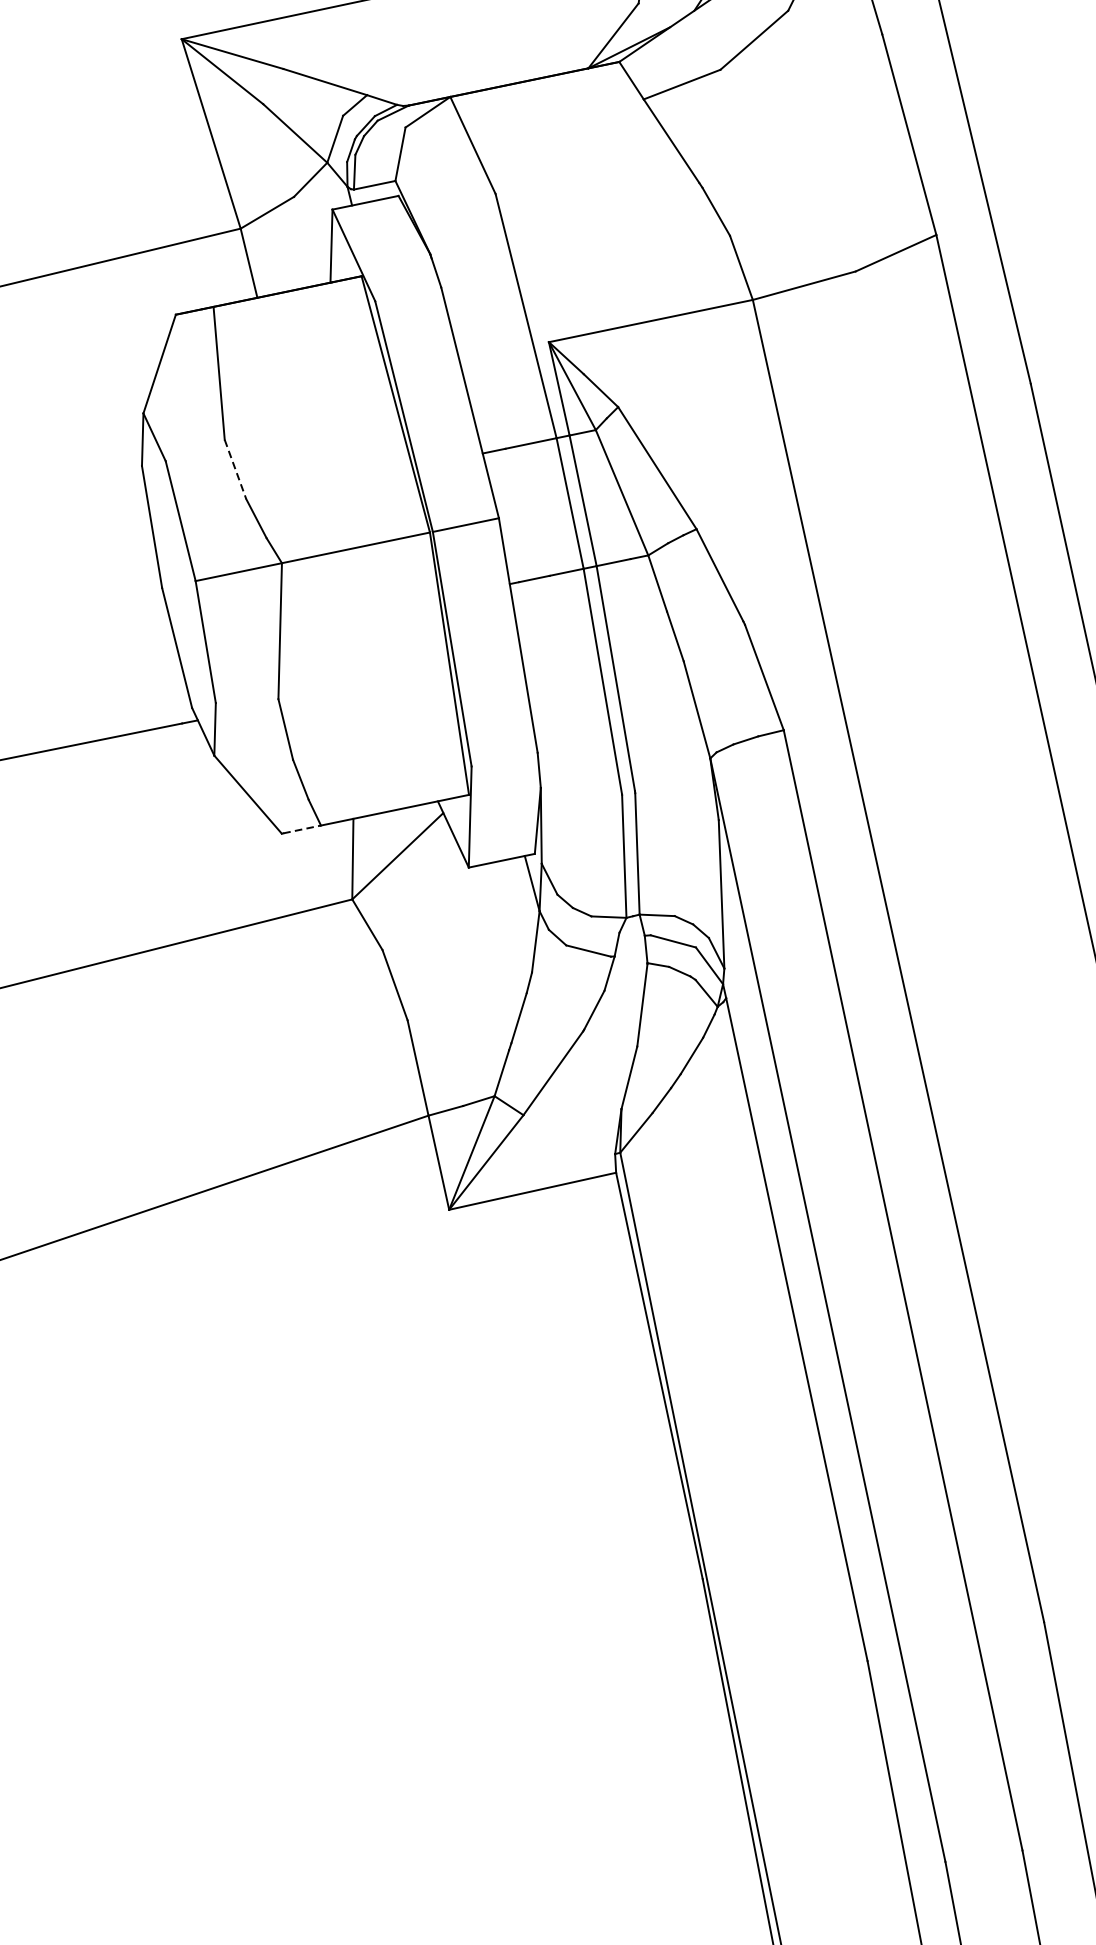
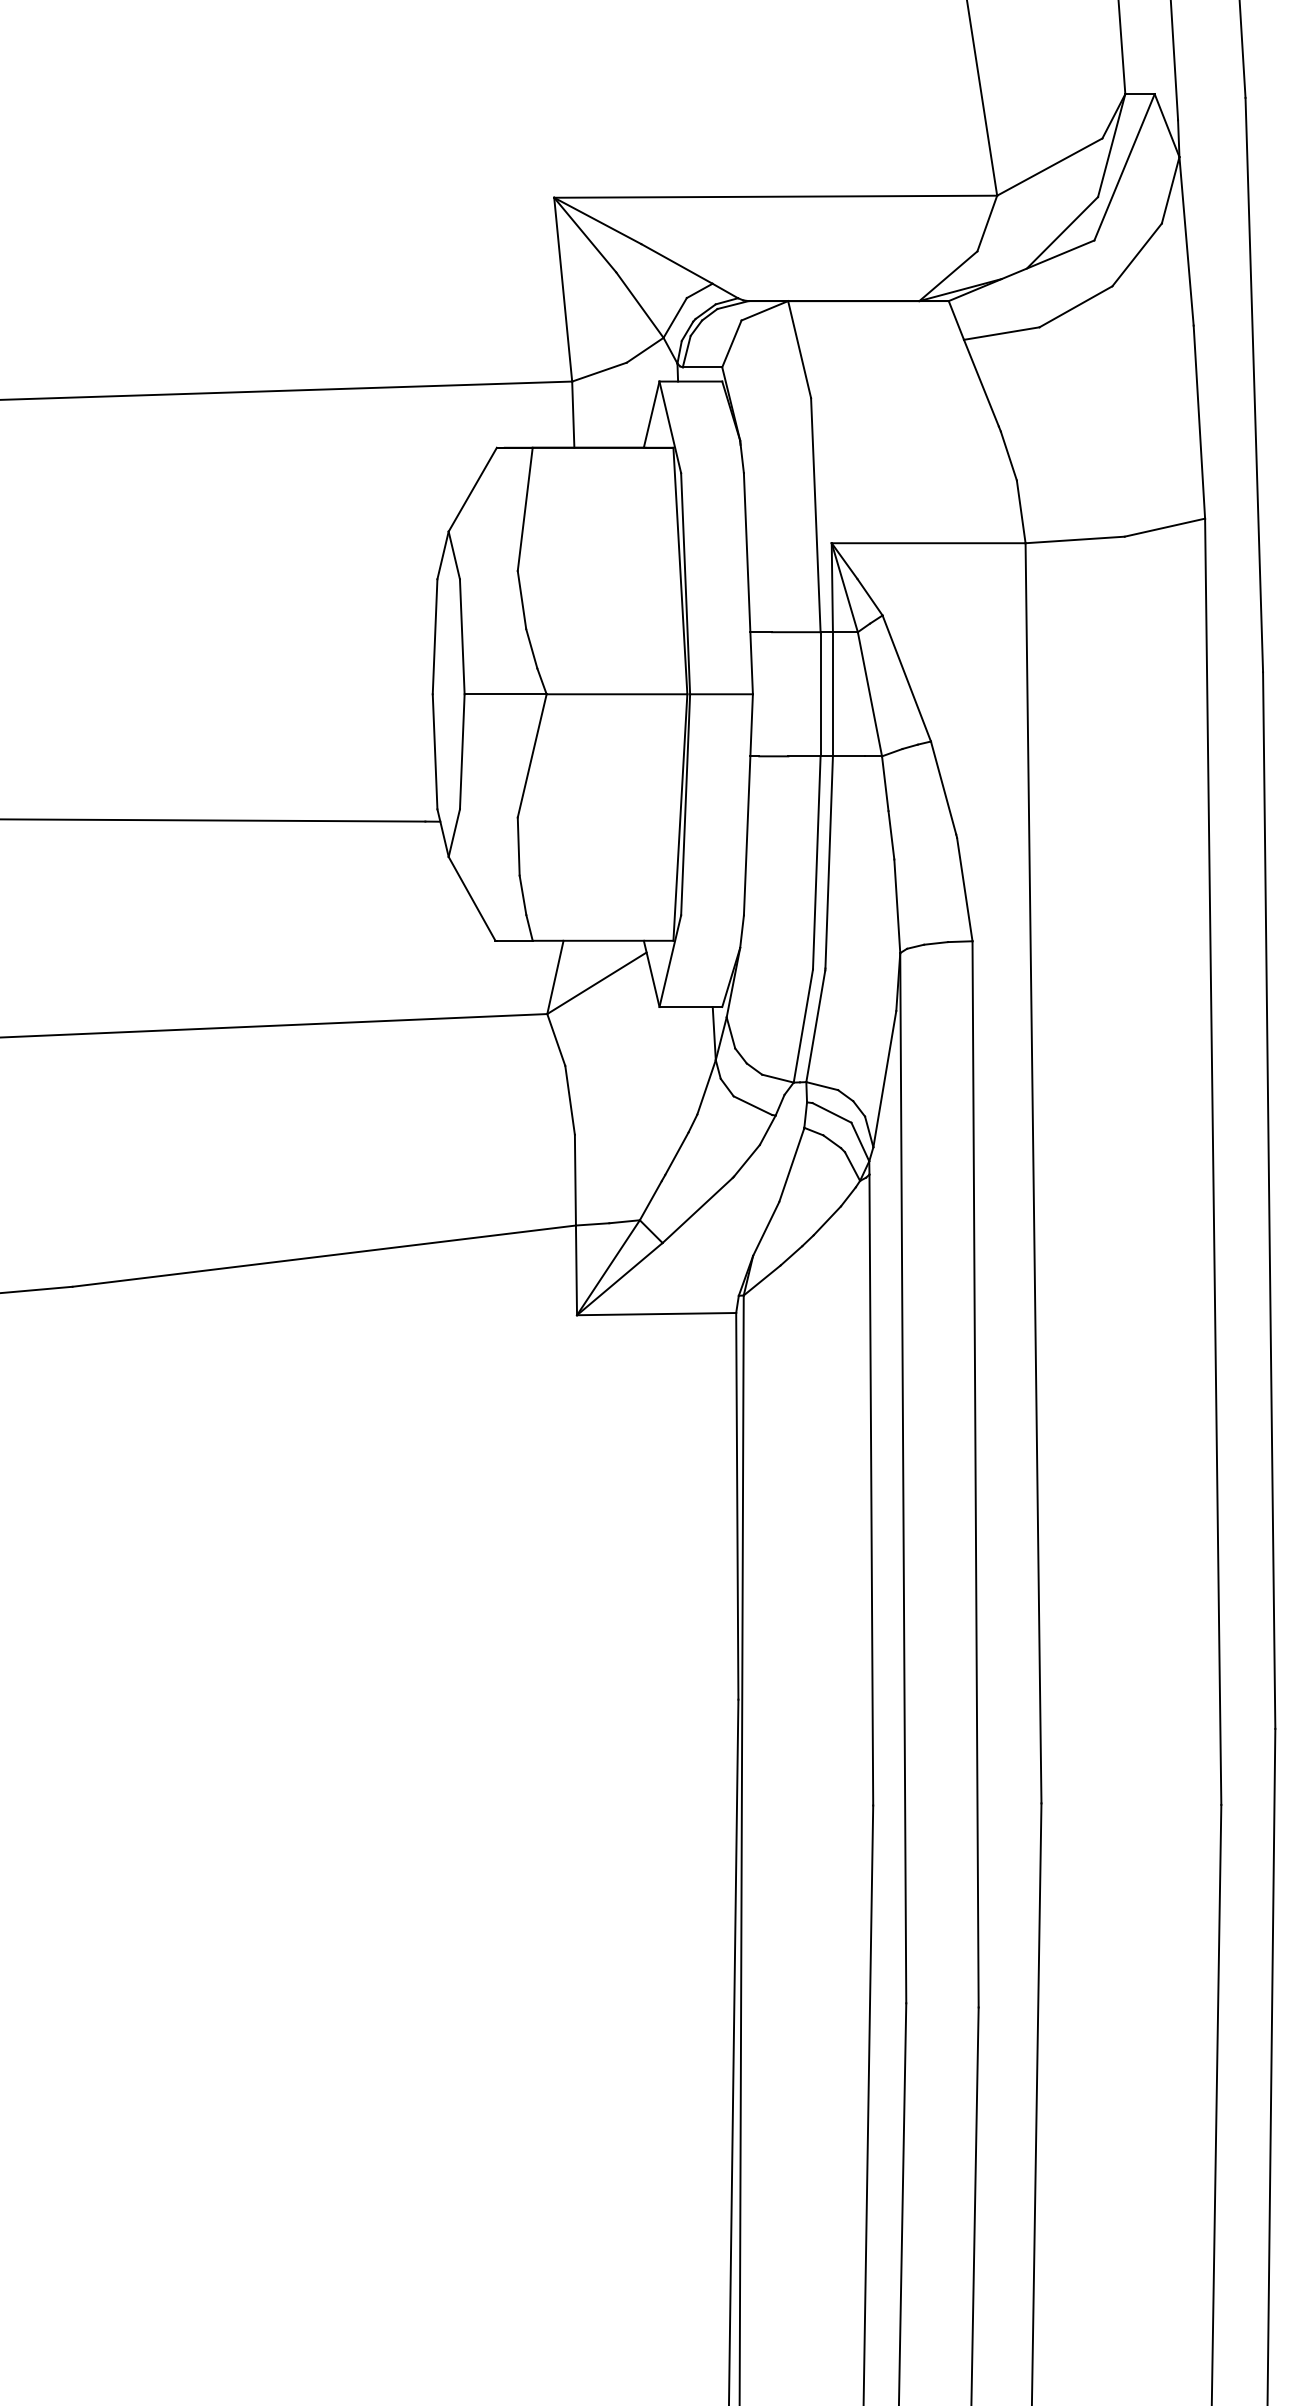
line: (236, 469) -> (522, 600), dashed -> solid
line: (301, 829) -> (514, 940), dashed -> solid

